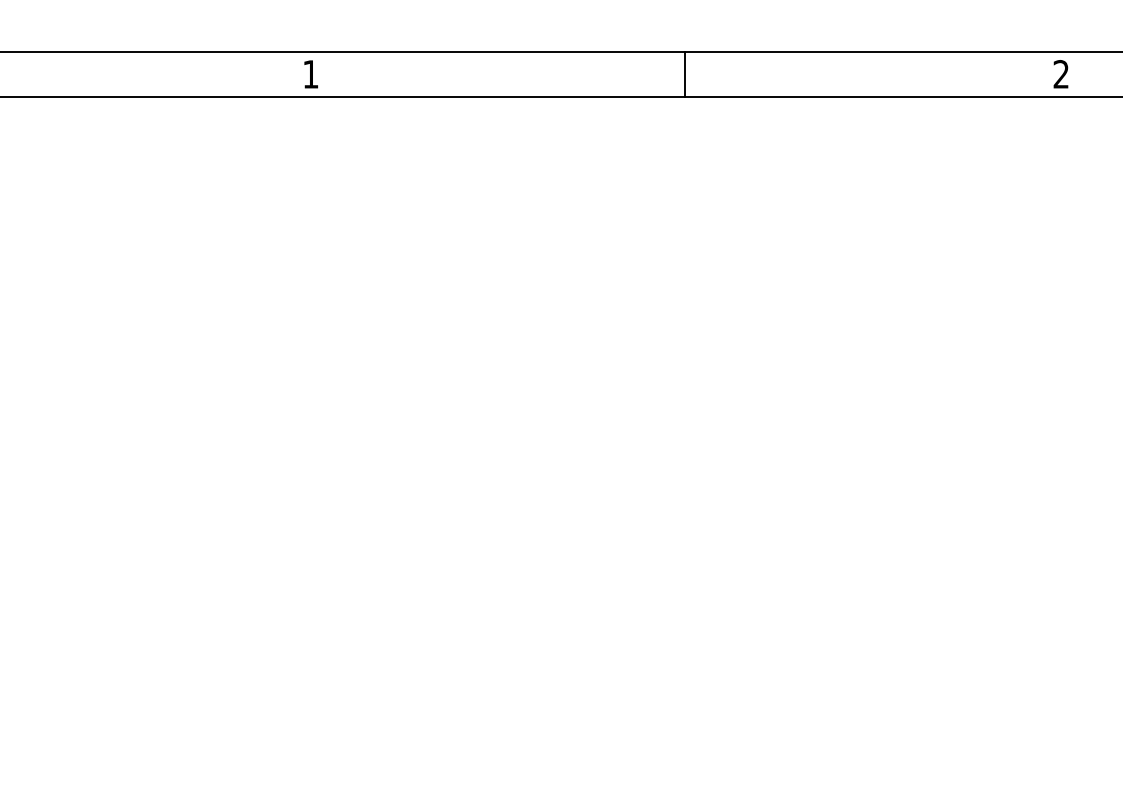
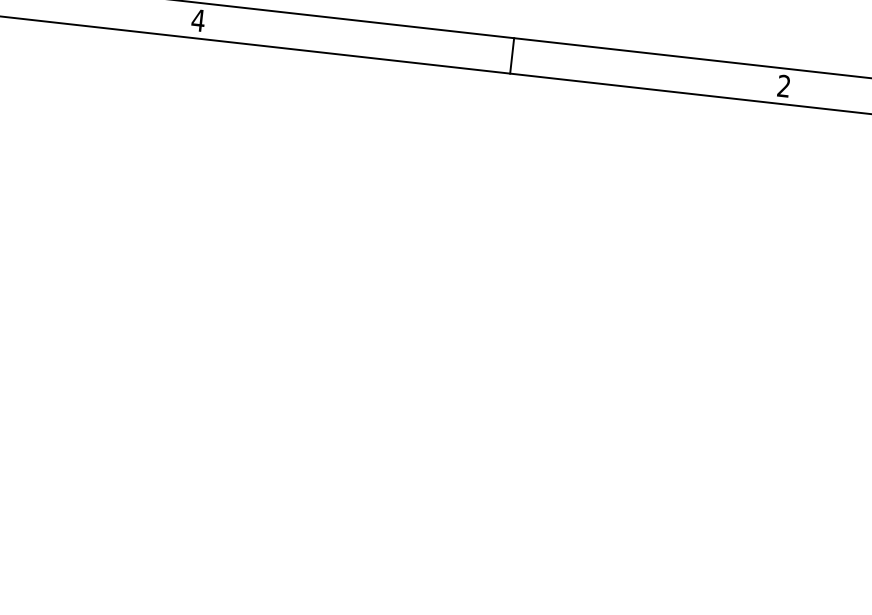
text: (310, 74) -> (198, 20), 1 -> 4
line: (684, 74) -> (511, 55), moved

